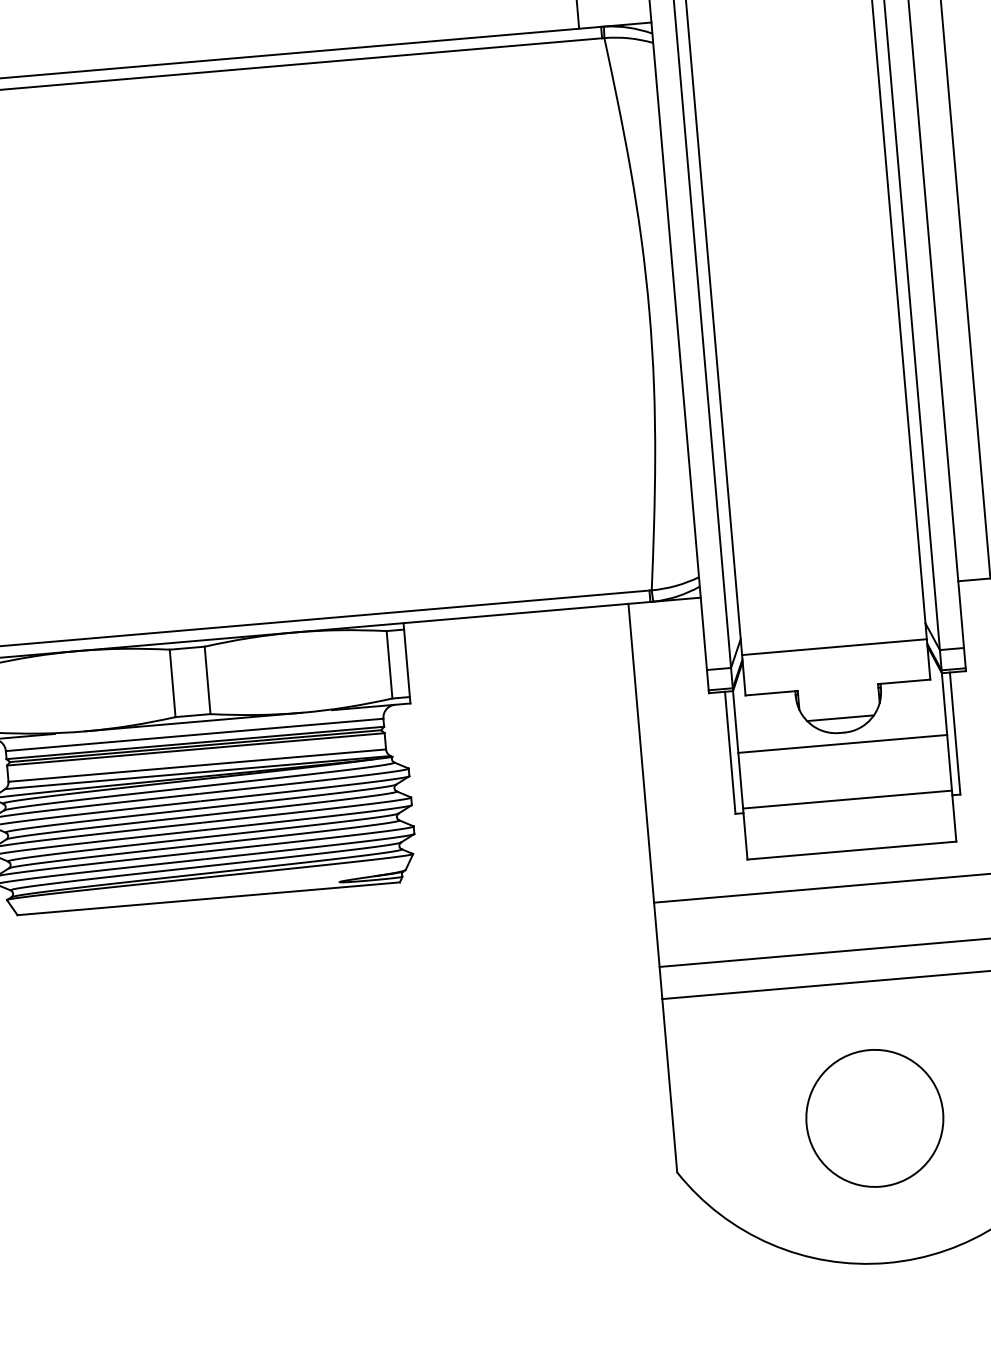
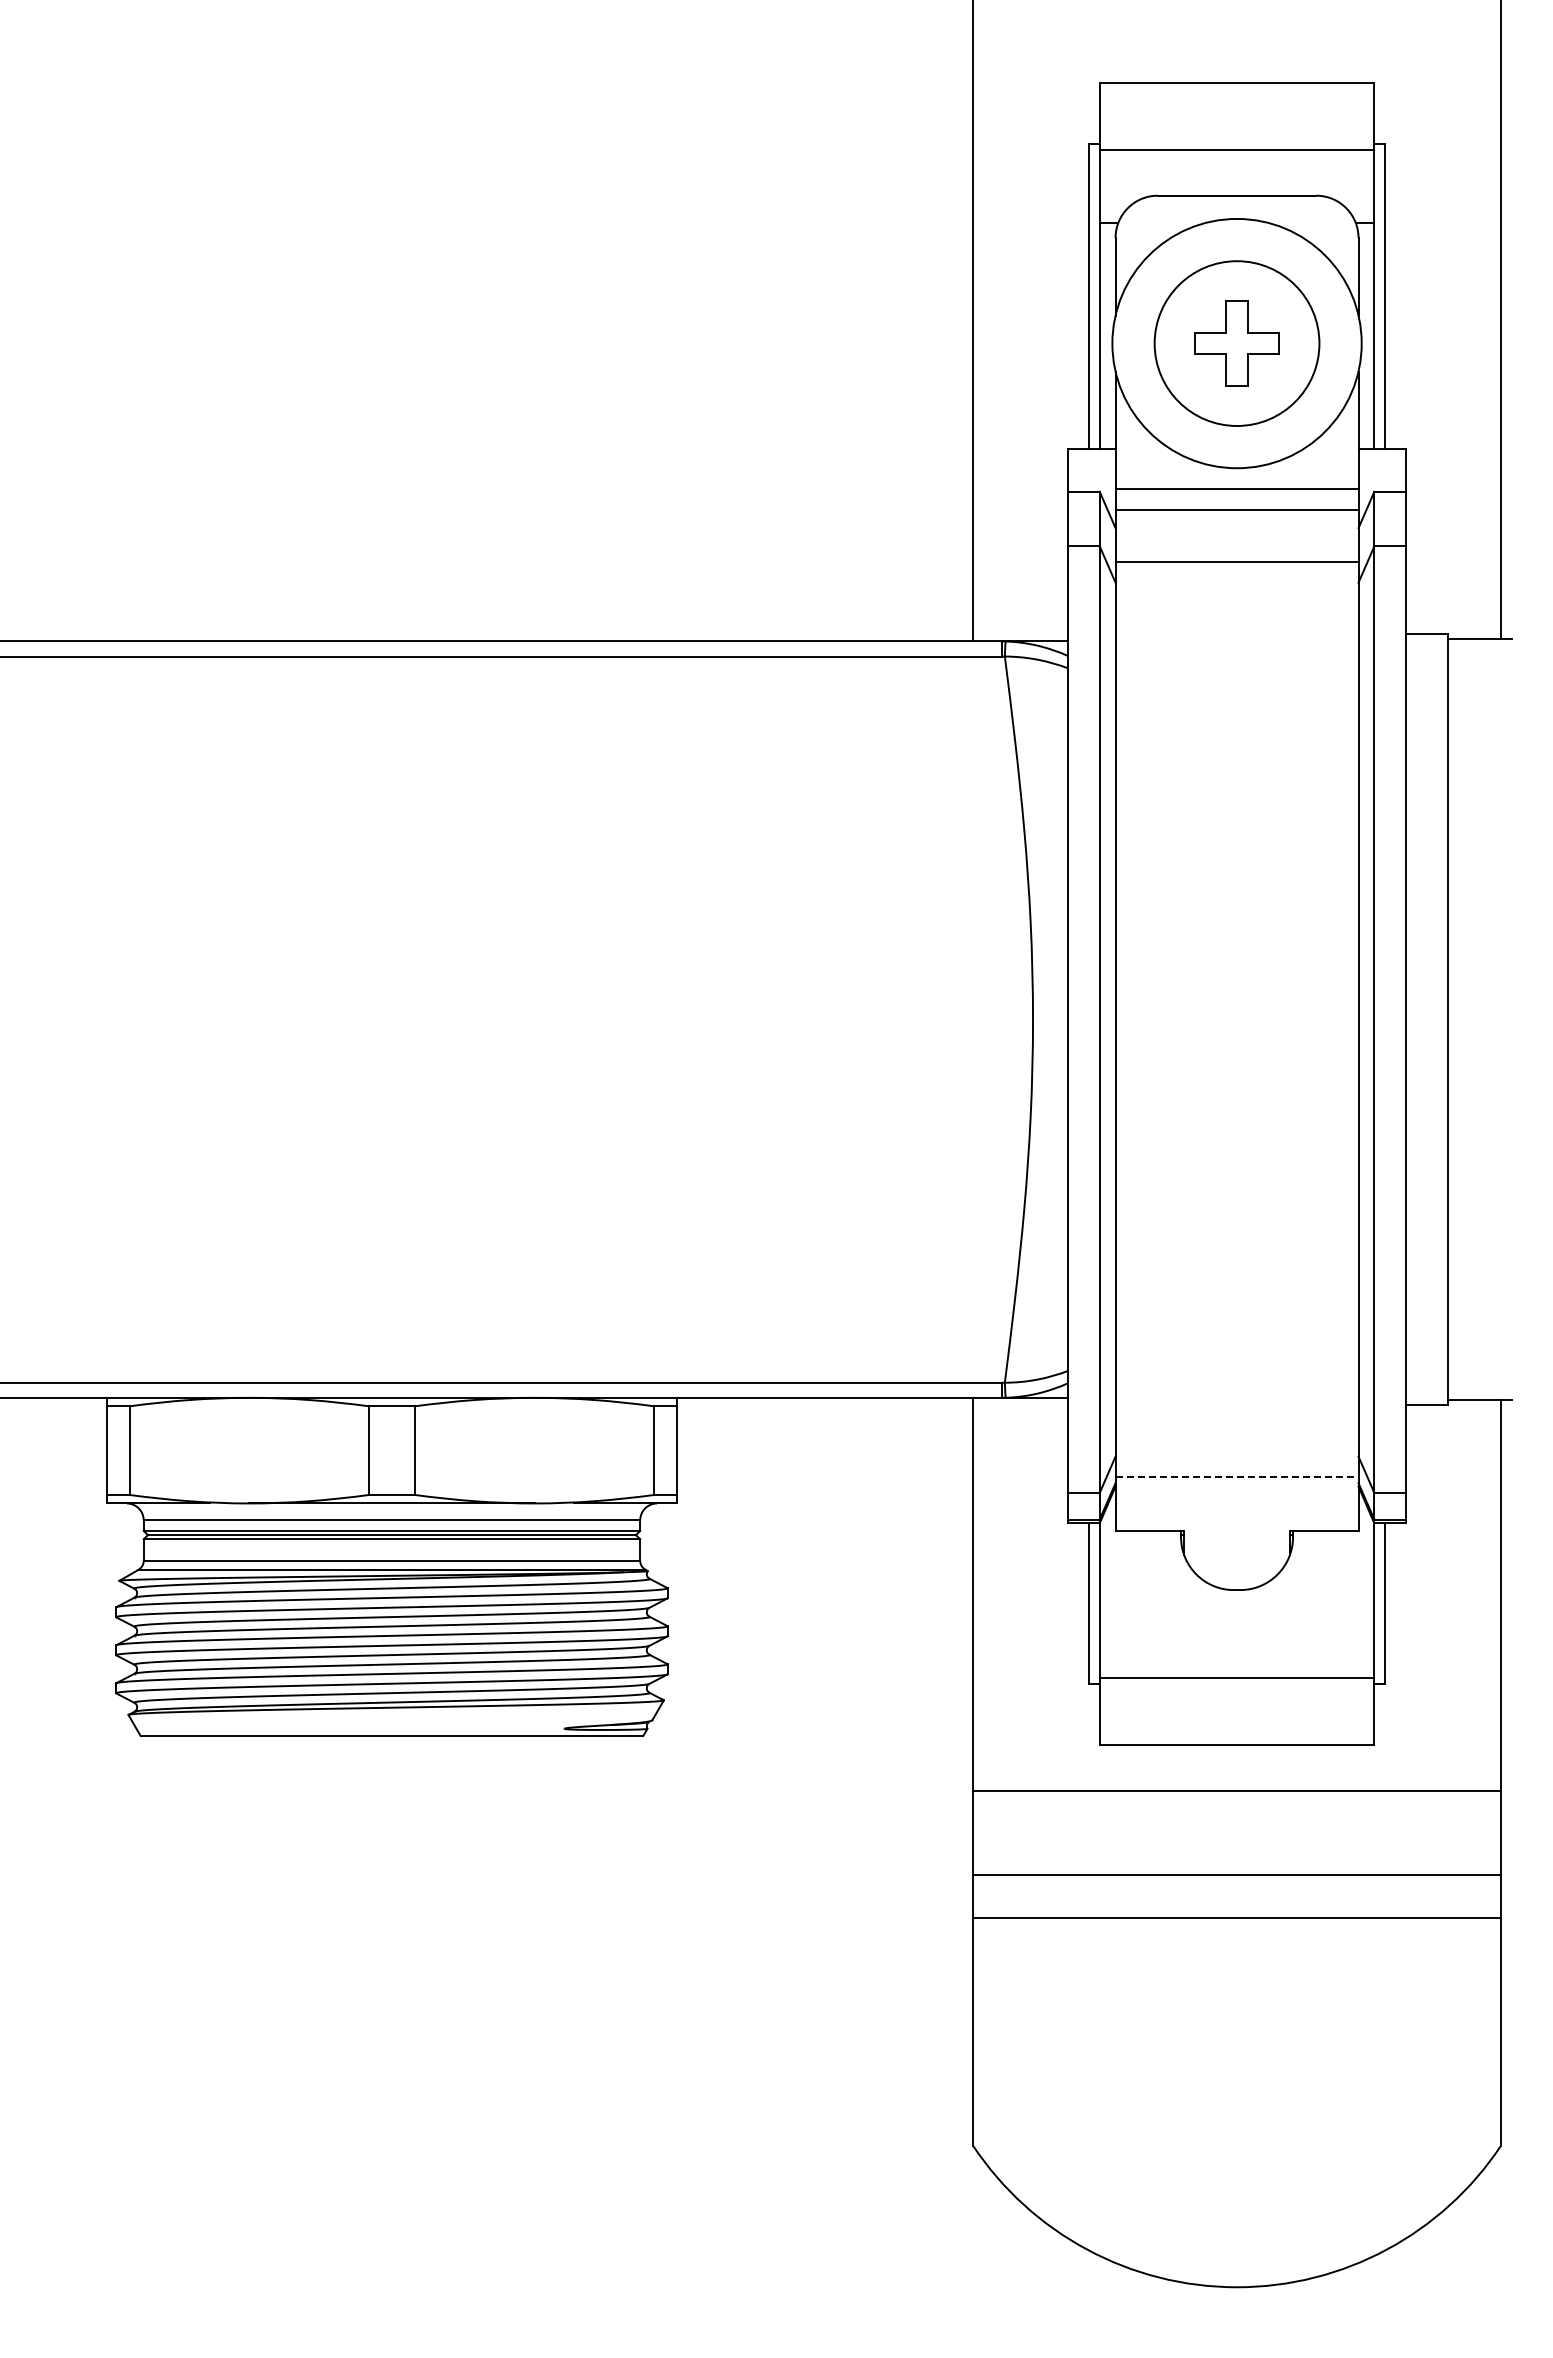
line: (834, 647) -> (1237, 1477), solid -> dashed
line: (840, 717) -> (1236, 1570), removed
line: (842, 743) -> (1236, 1604), removed
circle: (874, 1117) -> (1236, 2096), removed

